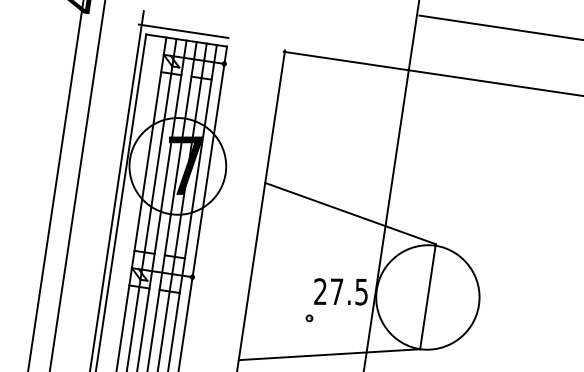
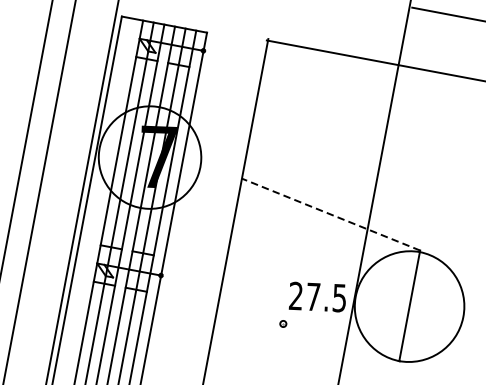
line: (183, 30) -> (161, 13), removed
line: (350, 213) -> (331, 214), solid -> dashed
line: (329, 354) -> (303, 363), removed

